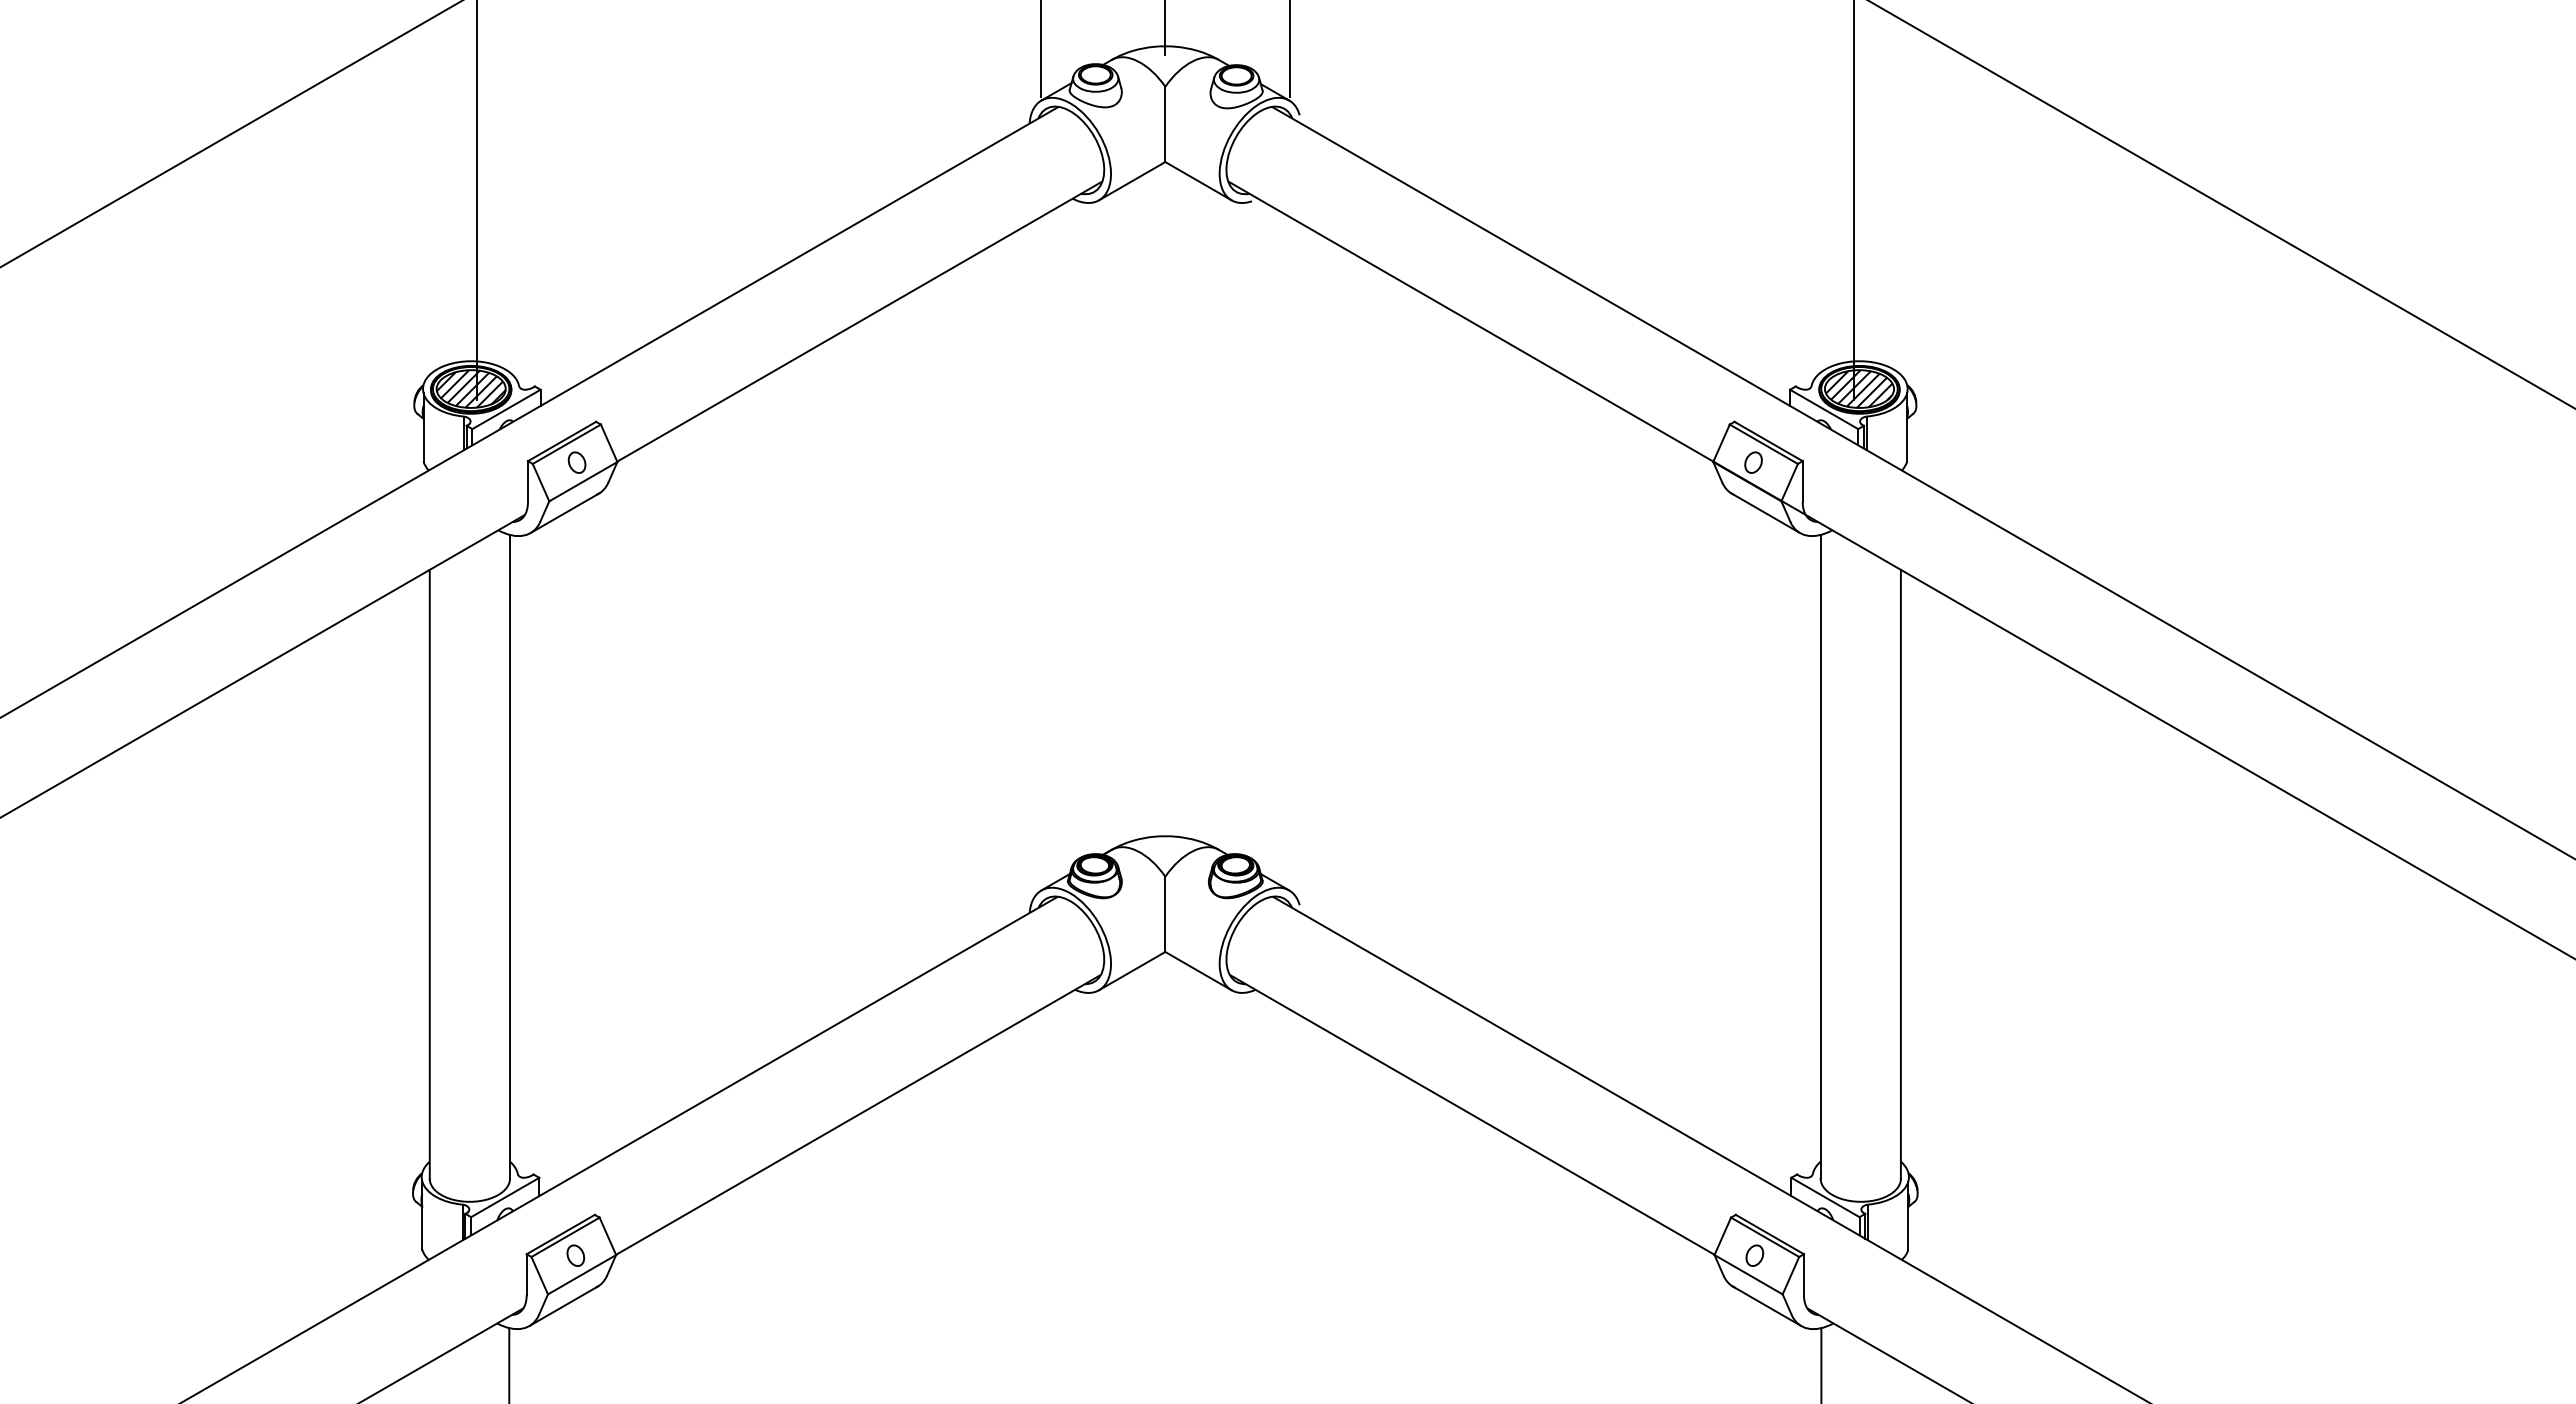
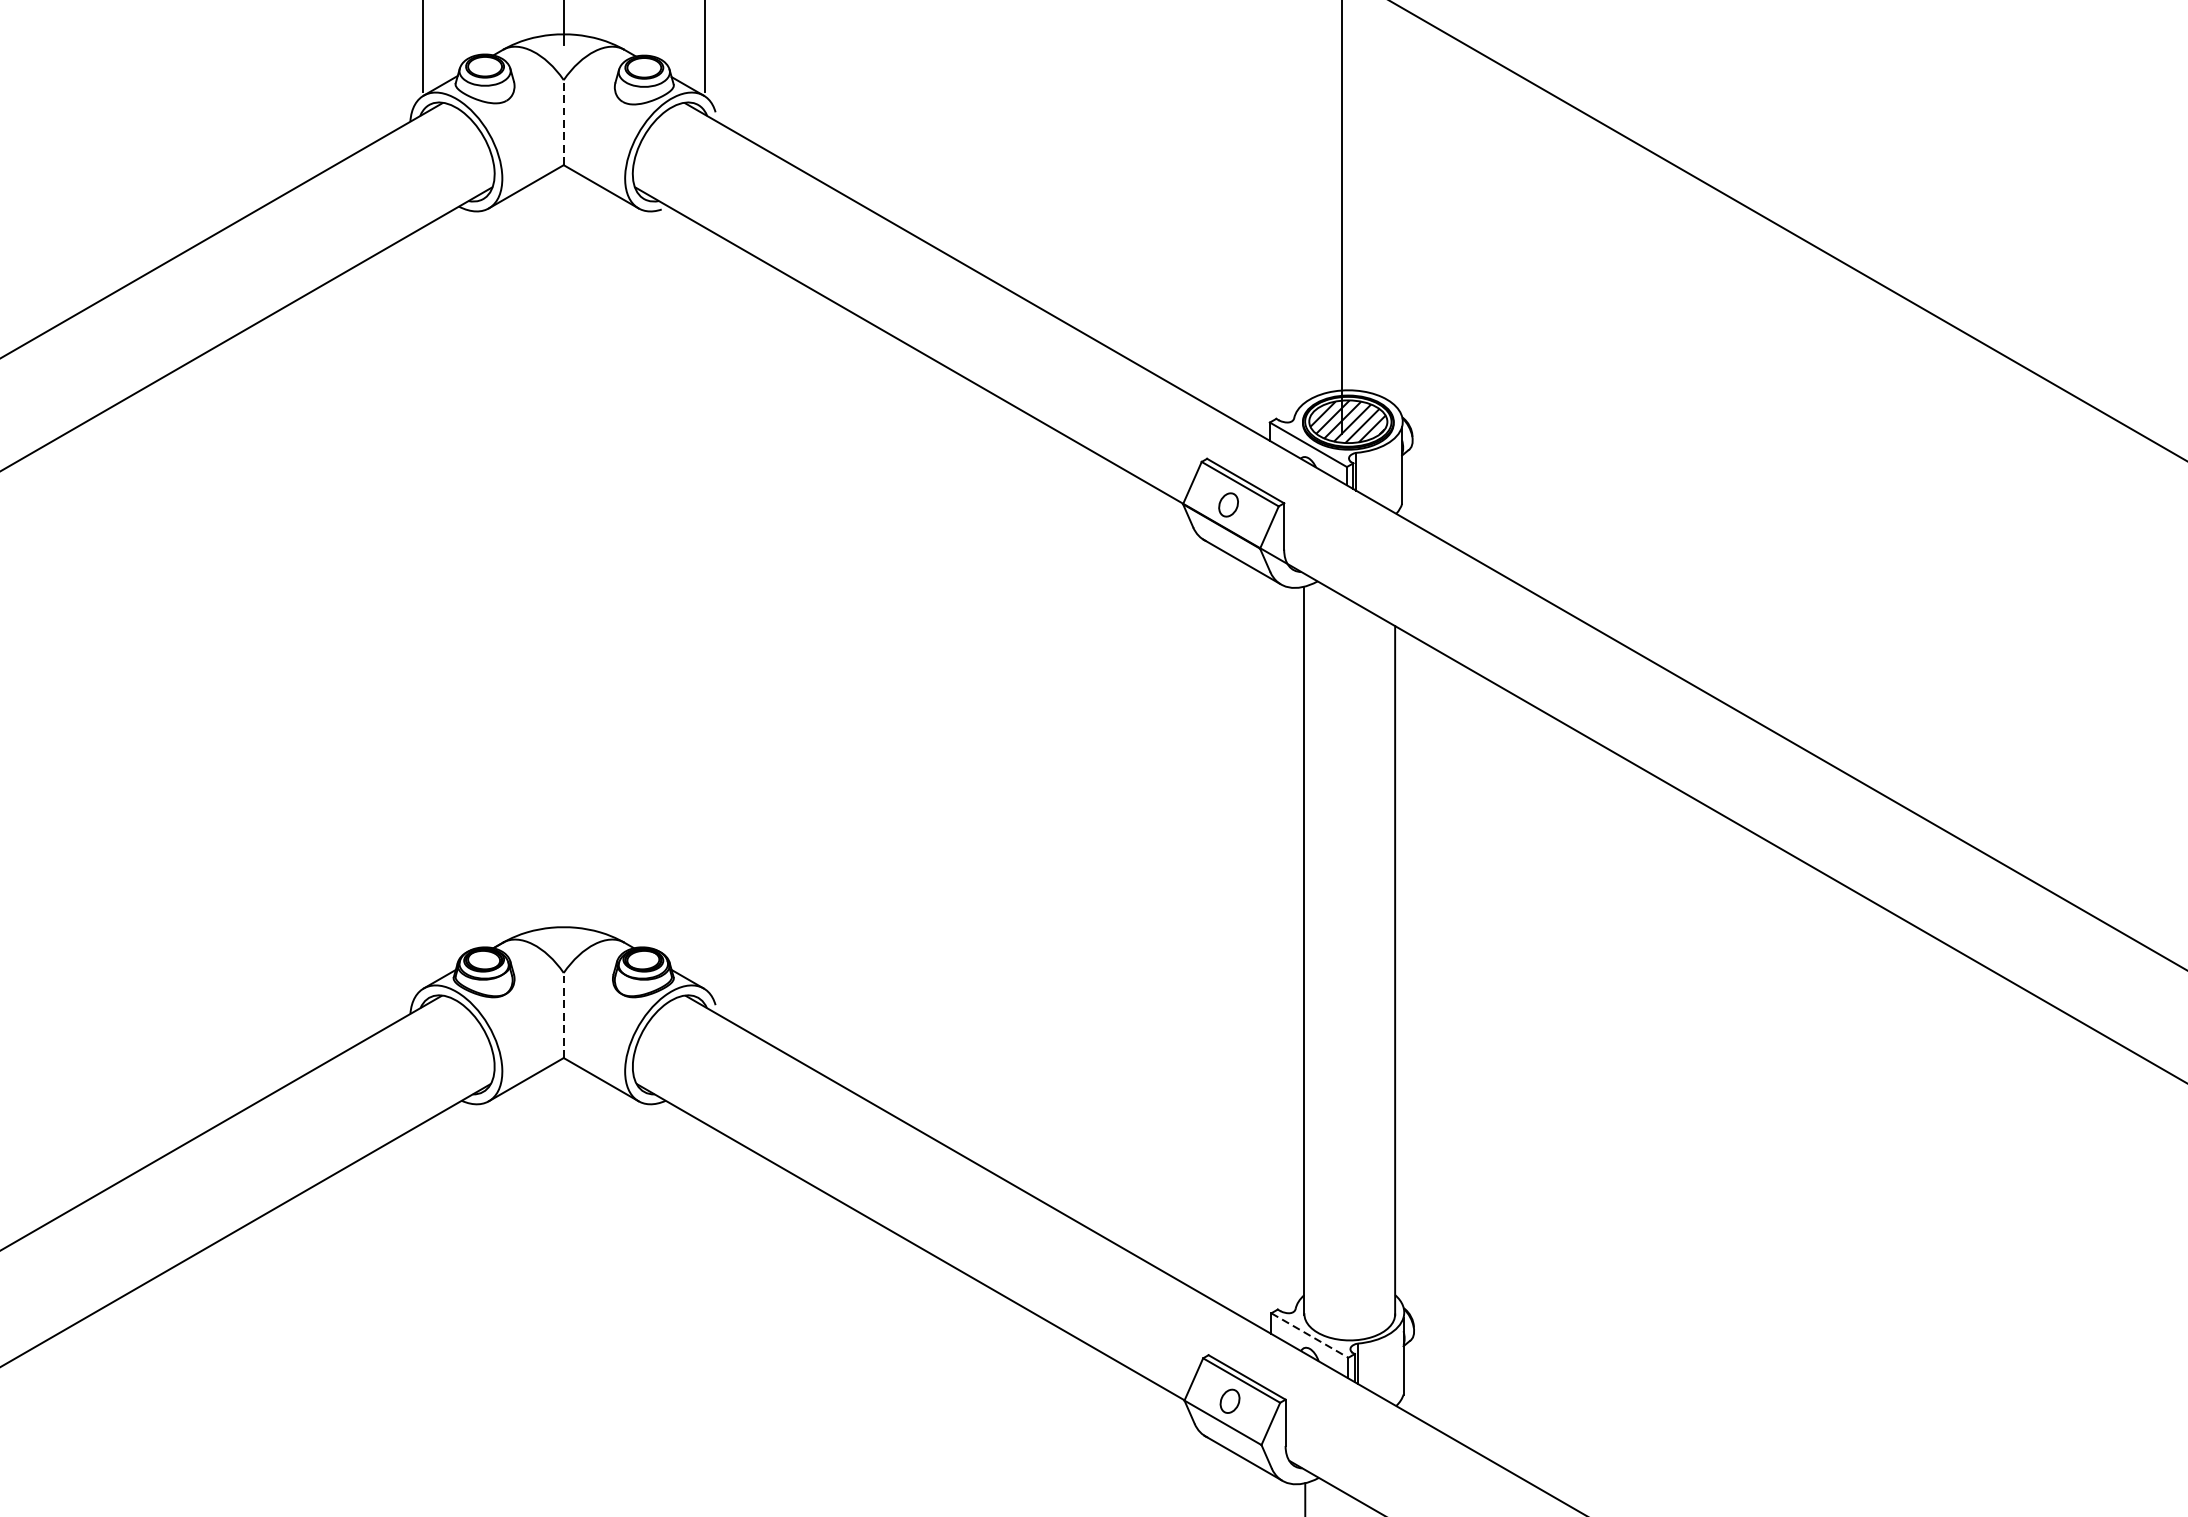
line: (1165, 124) -> (563, 122), solid -> dashed
line: (1165, 914) -> (563, 1015), solid -> dashed
line: (1825, 1197) -> (1309, 1335), solid -> dashed

